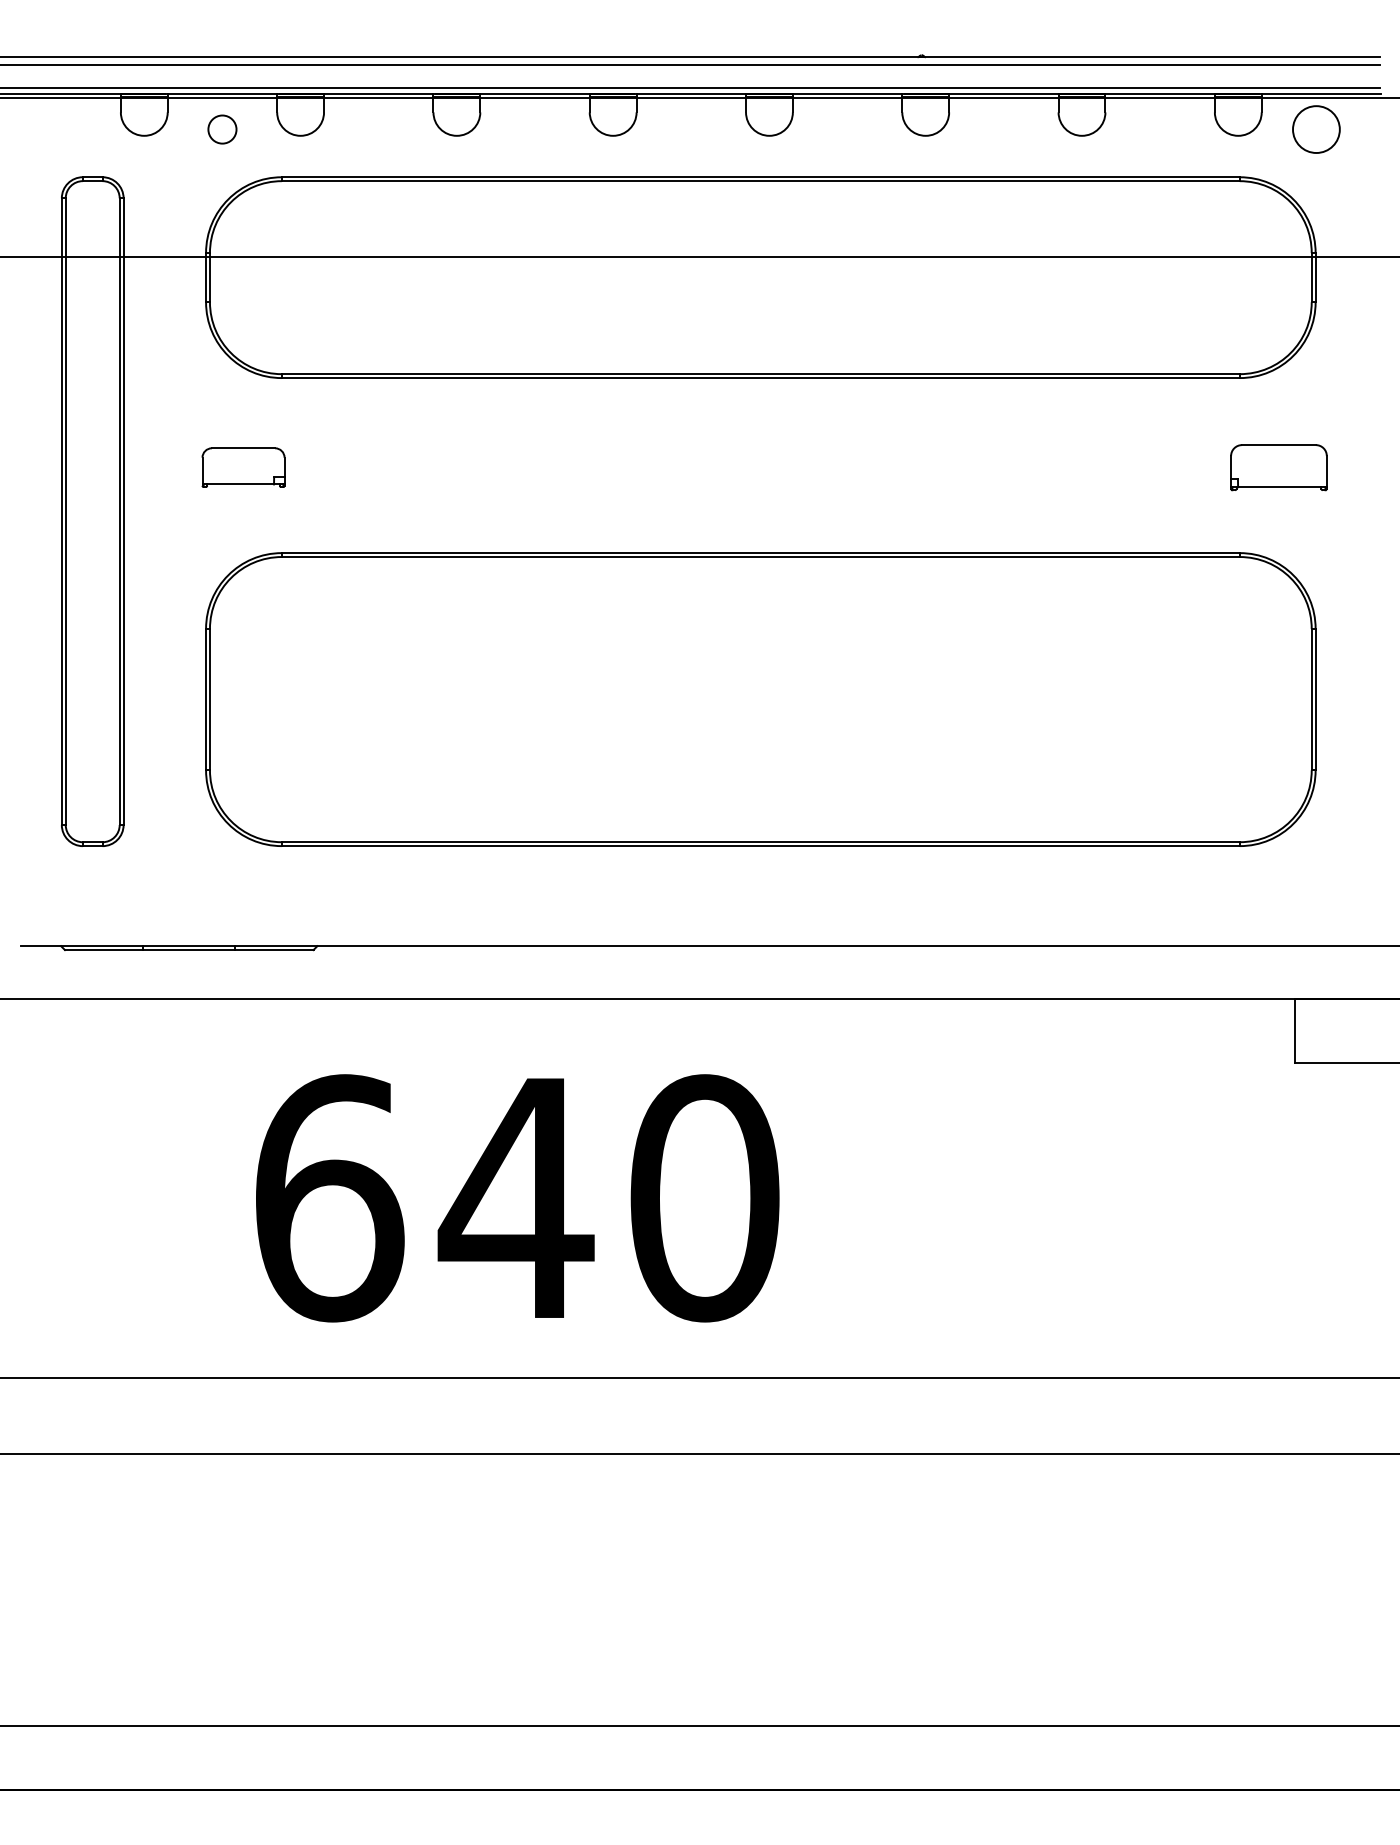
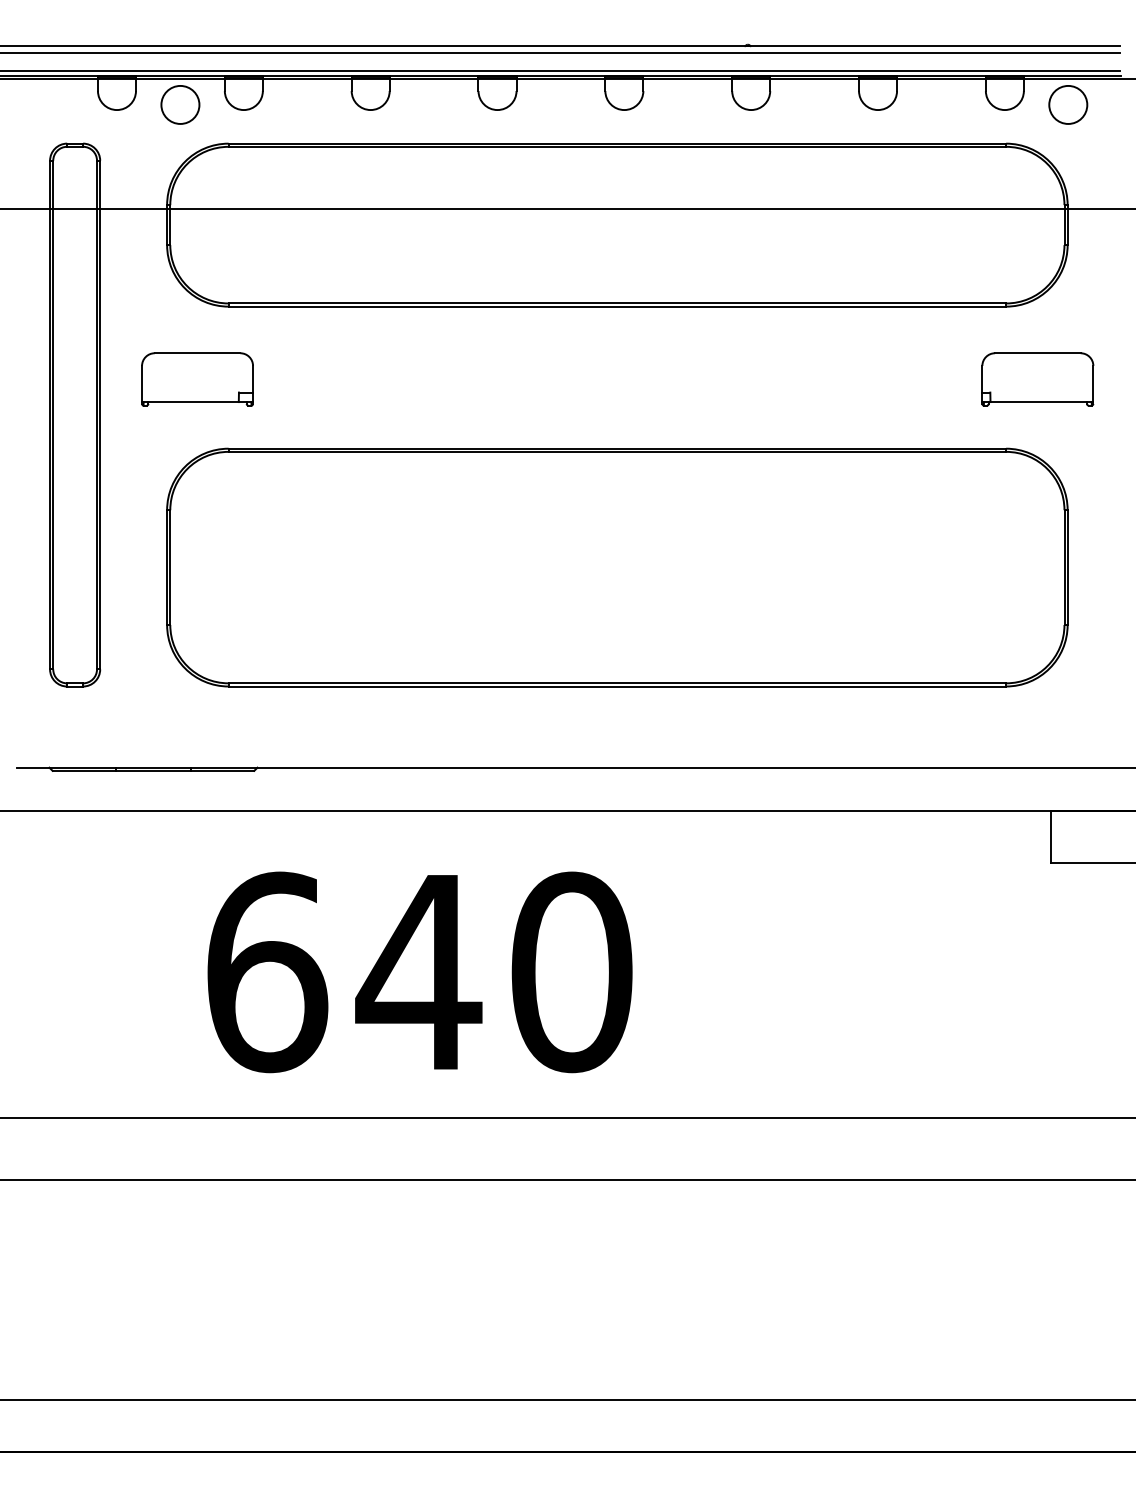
circle: (222, 129) -> (180, 104), size x1.67
part: (243, 467) -> (197, 379), size x1.67
part: (1278, 467) -> (1037, 379), size x1.43

